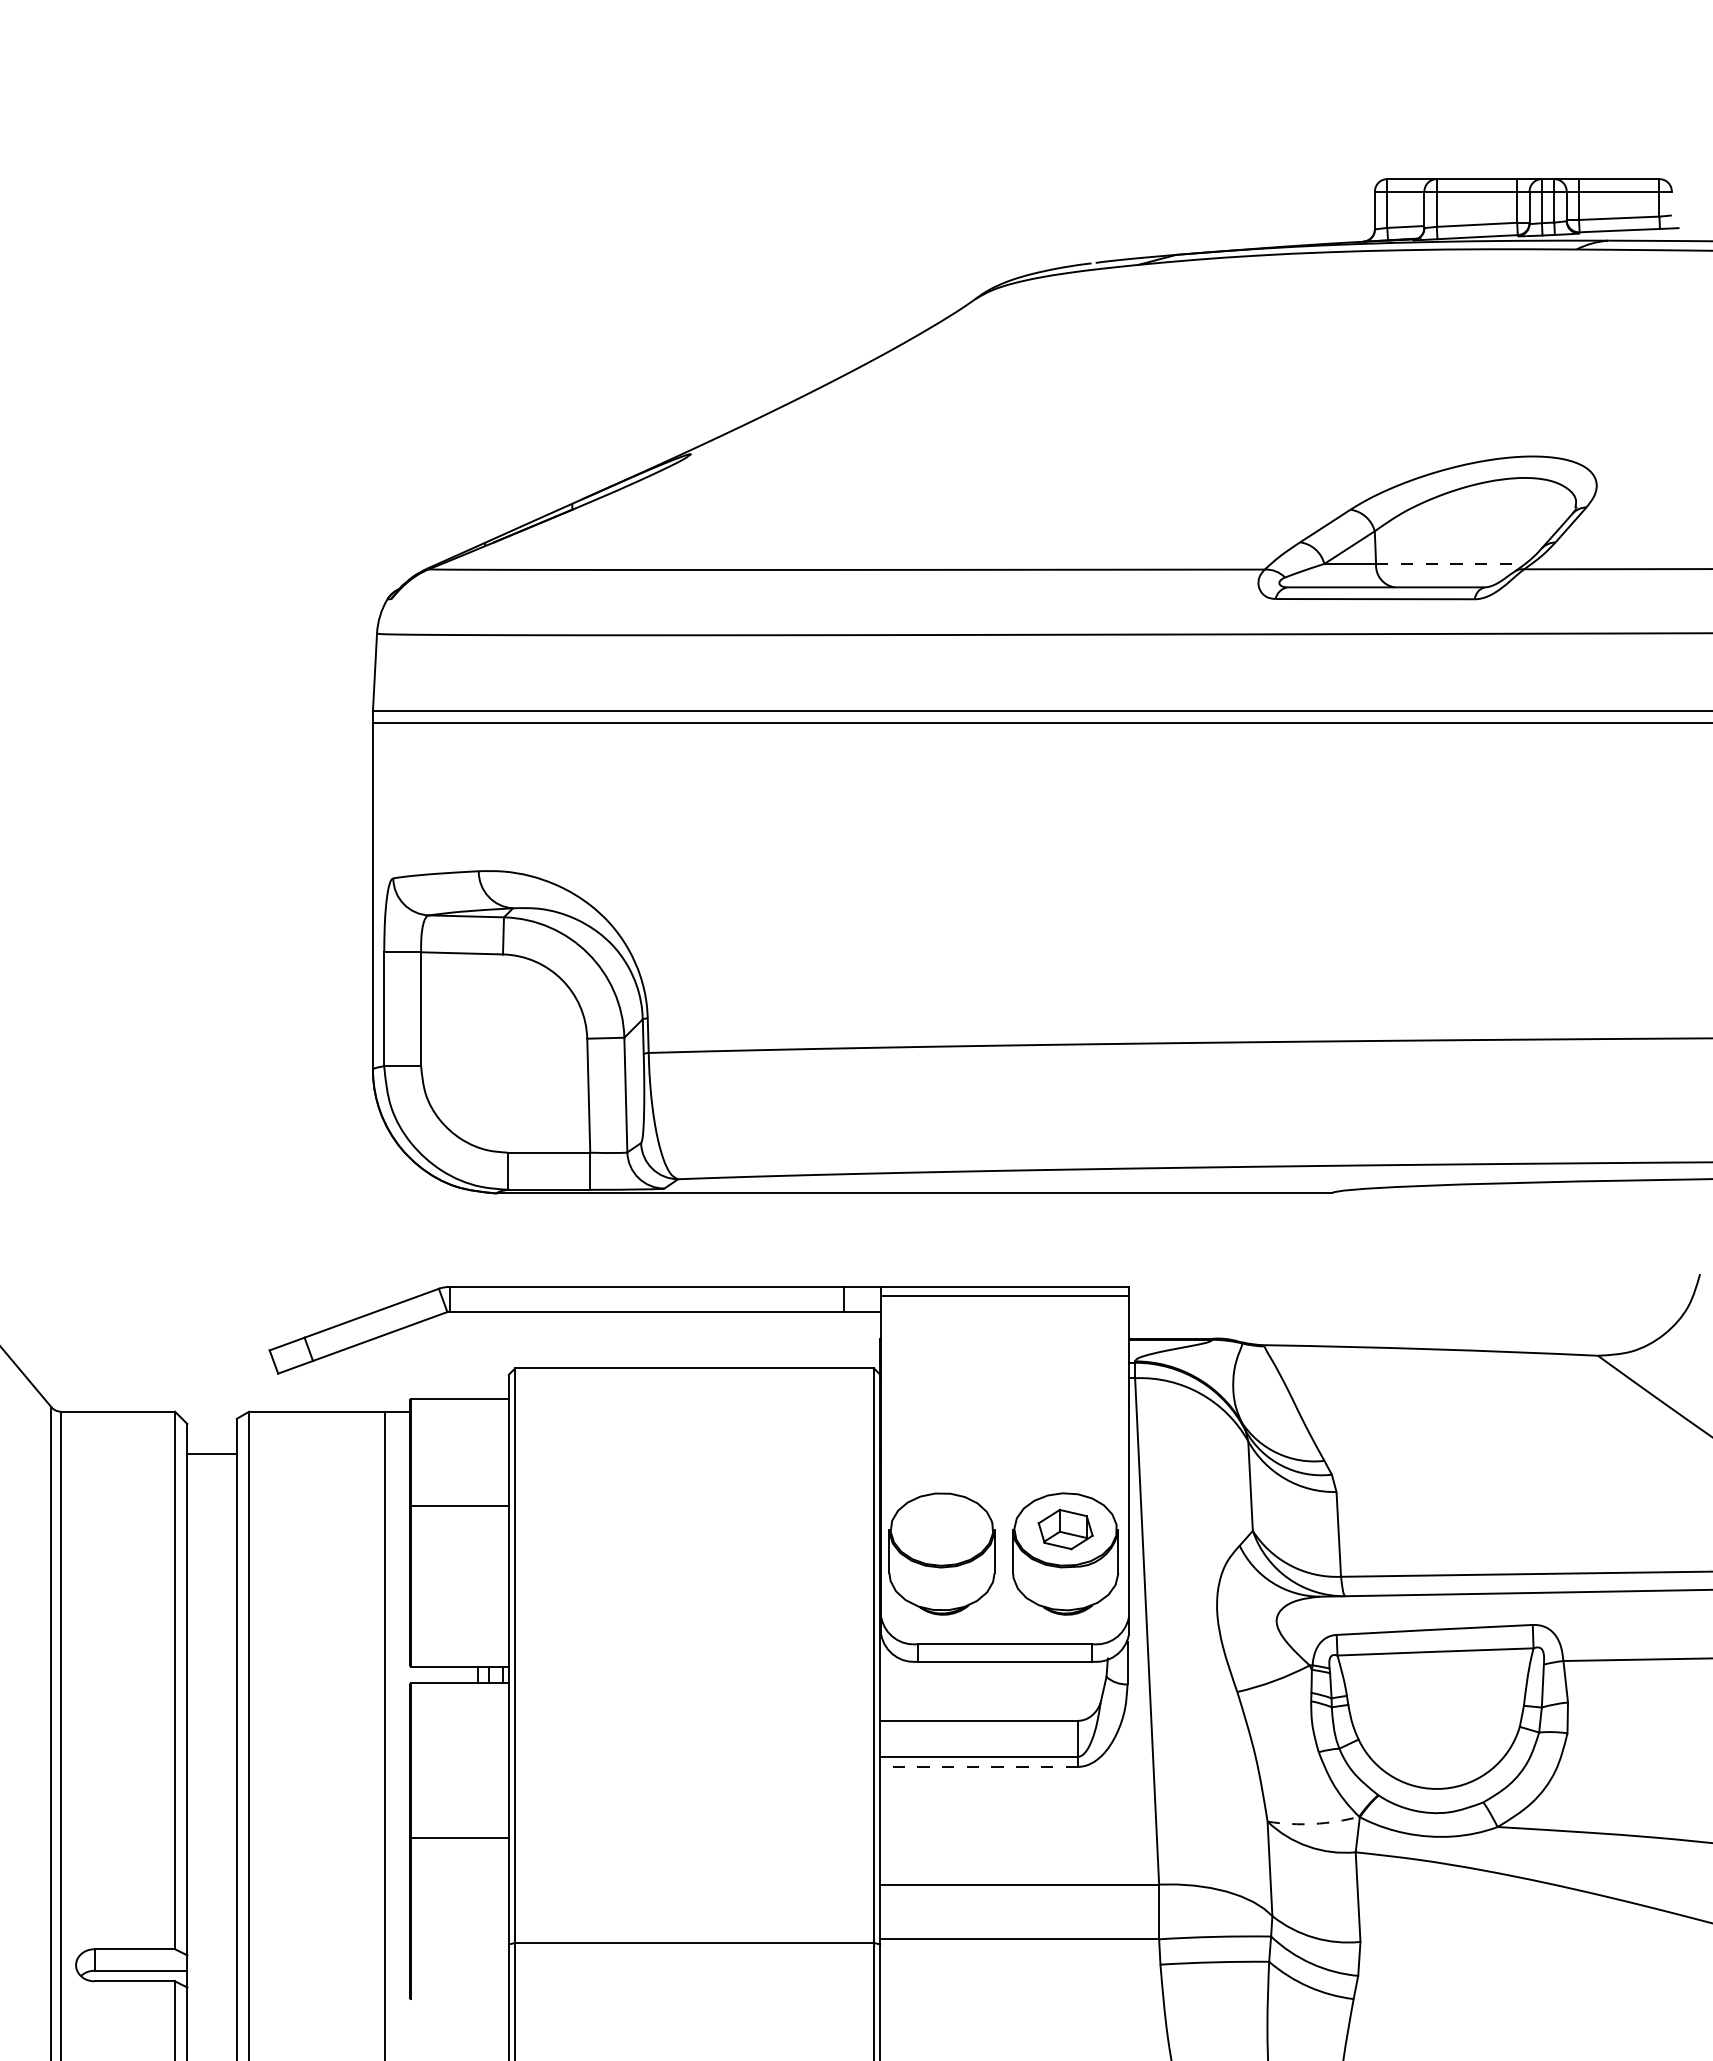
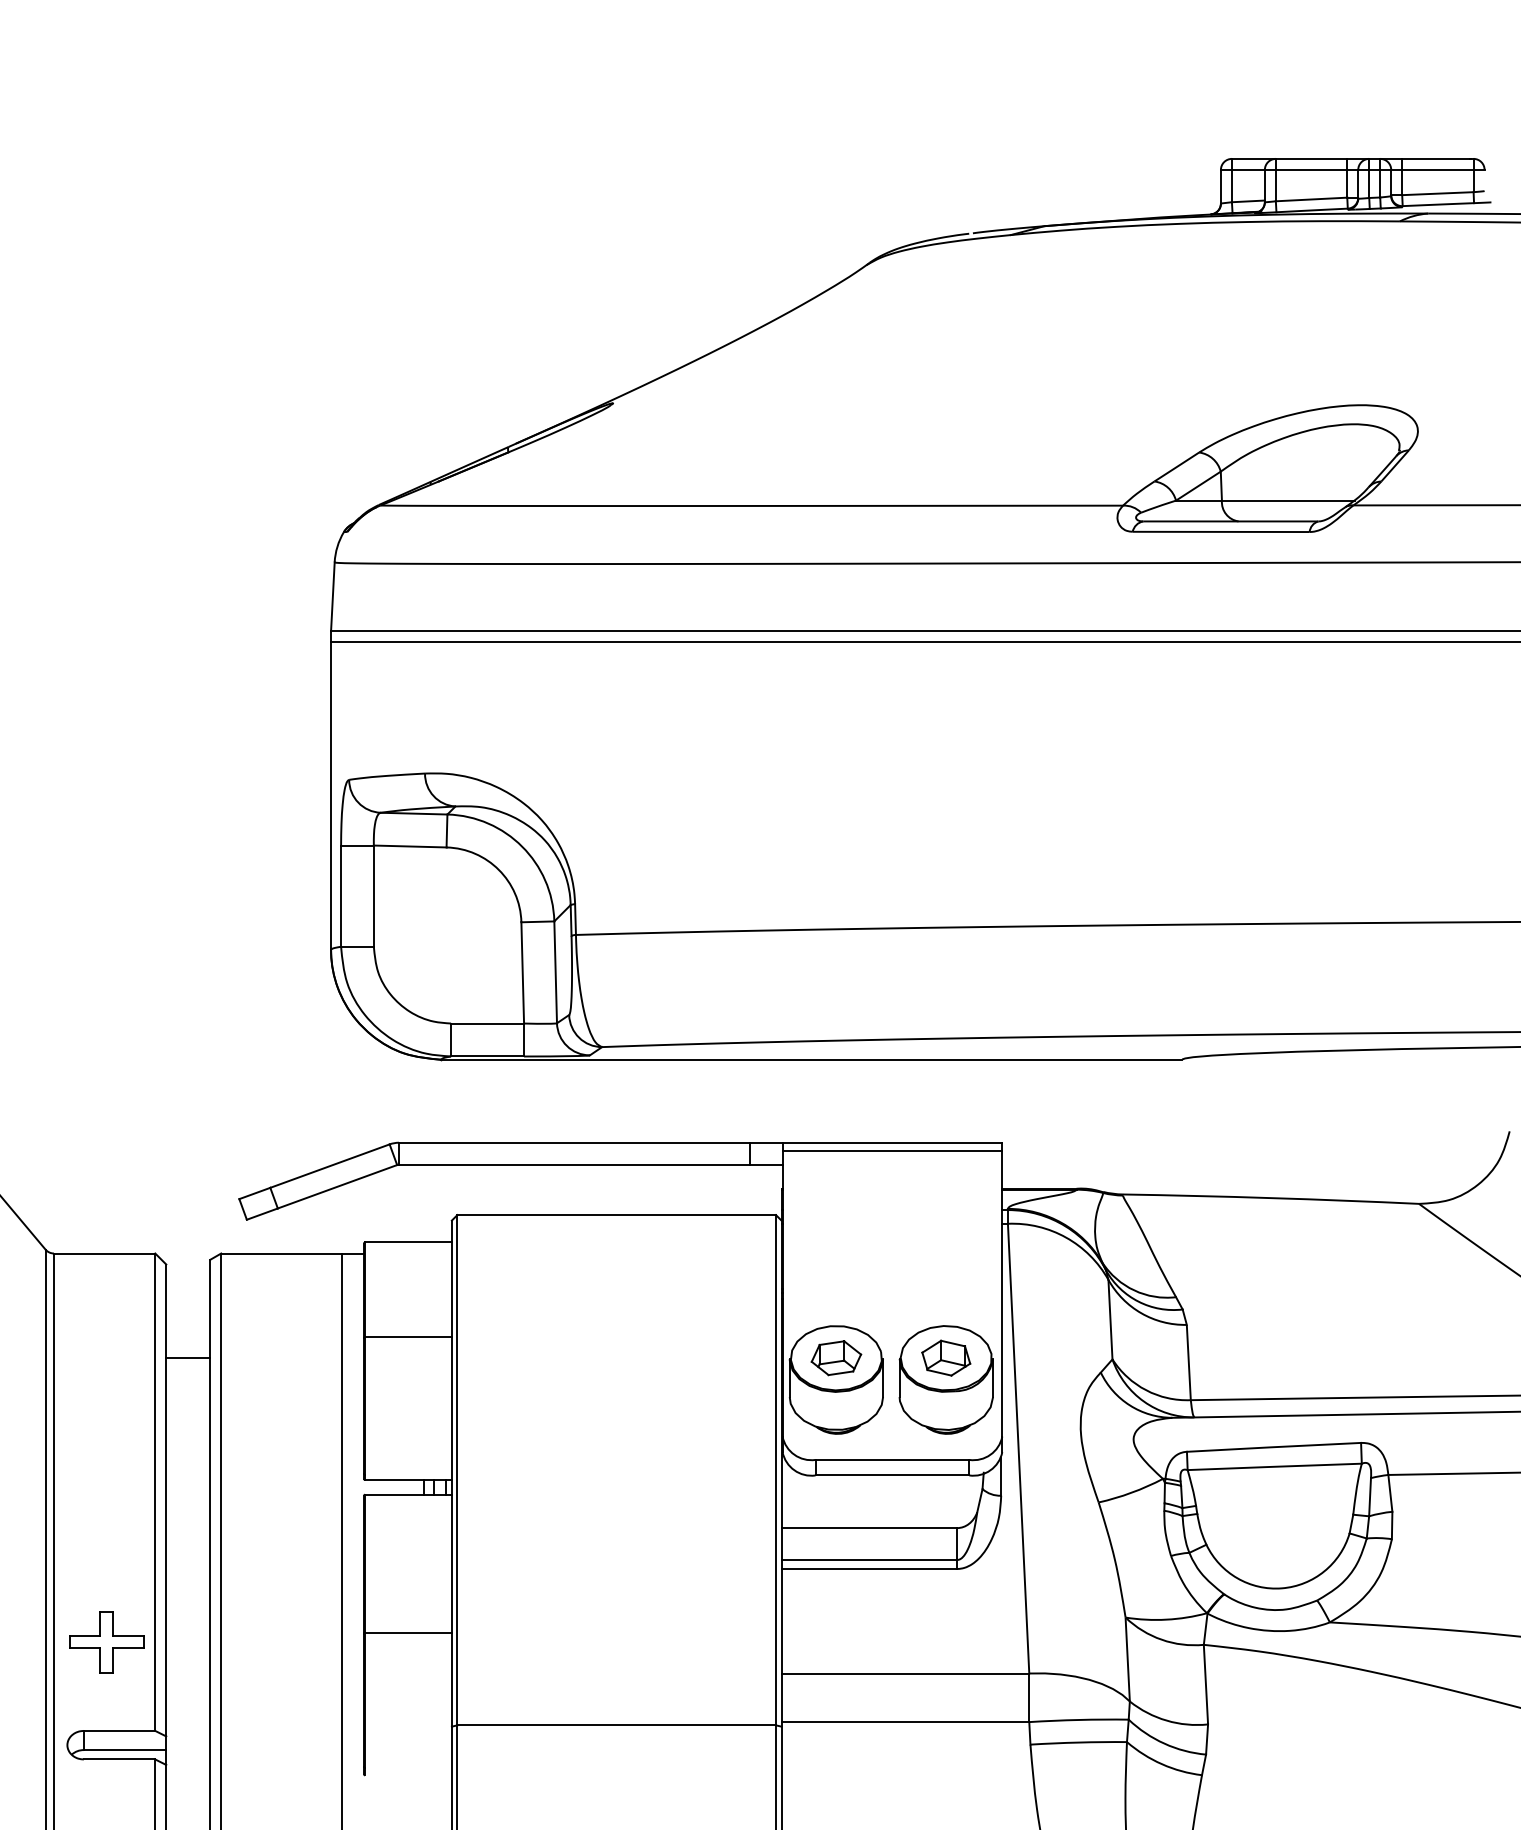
line: (1451, 563) -> (1288, 500), dashed -> solid
line: (211, 1454) -> (187, 1358), moved
part: (941, 1529) -> (835, 1358), added
line: (979, 1766) -> (869, 1568), dashed -> solid
arc: (1313, 1823) -> (1166, 1619), dashed -> solid
part: (119, 1849) -> (105, 1642), added

